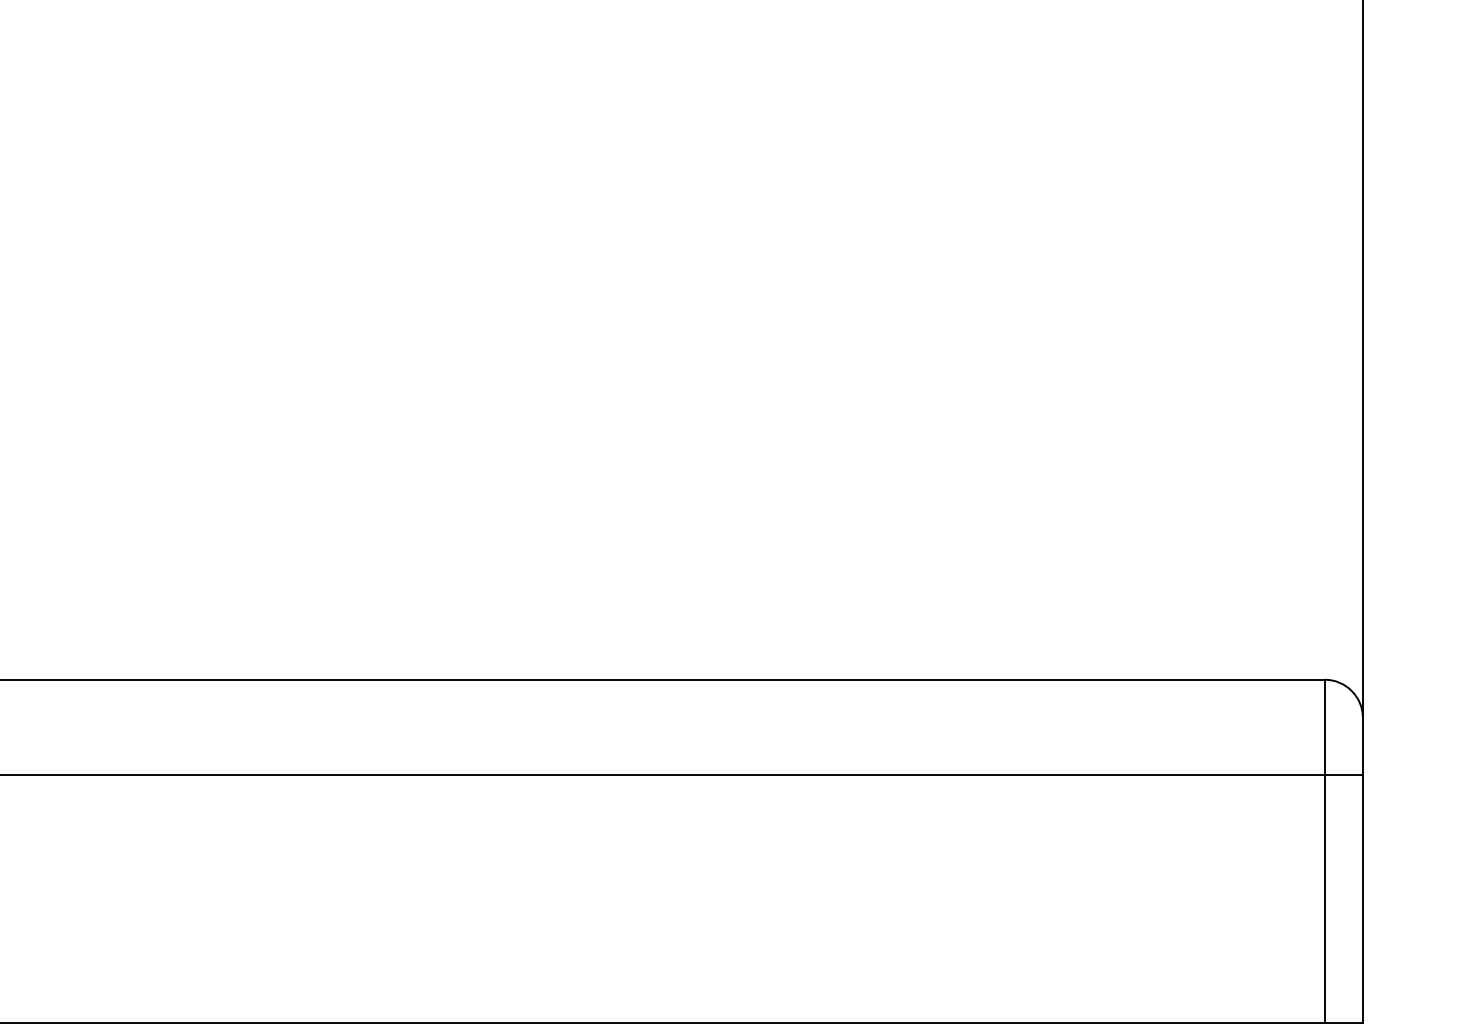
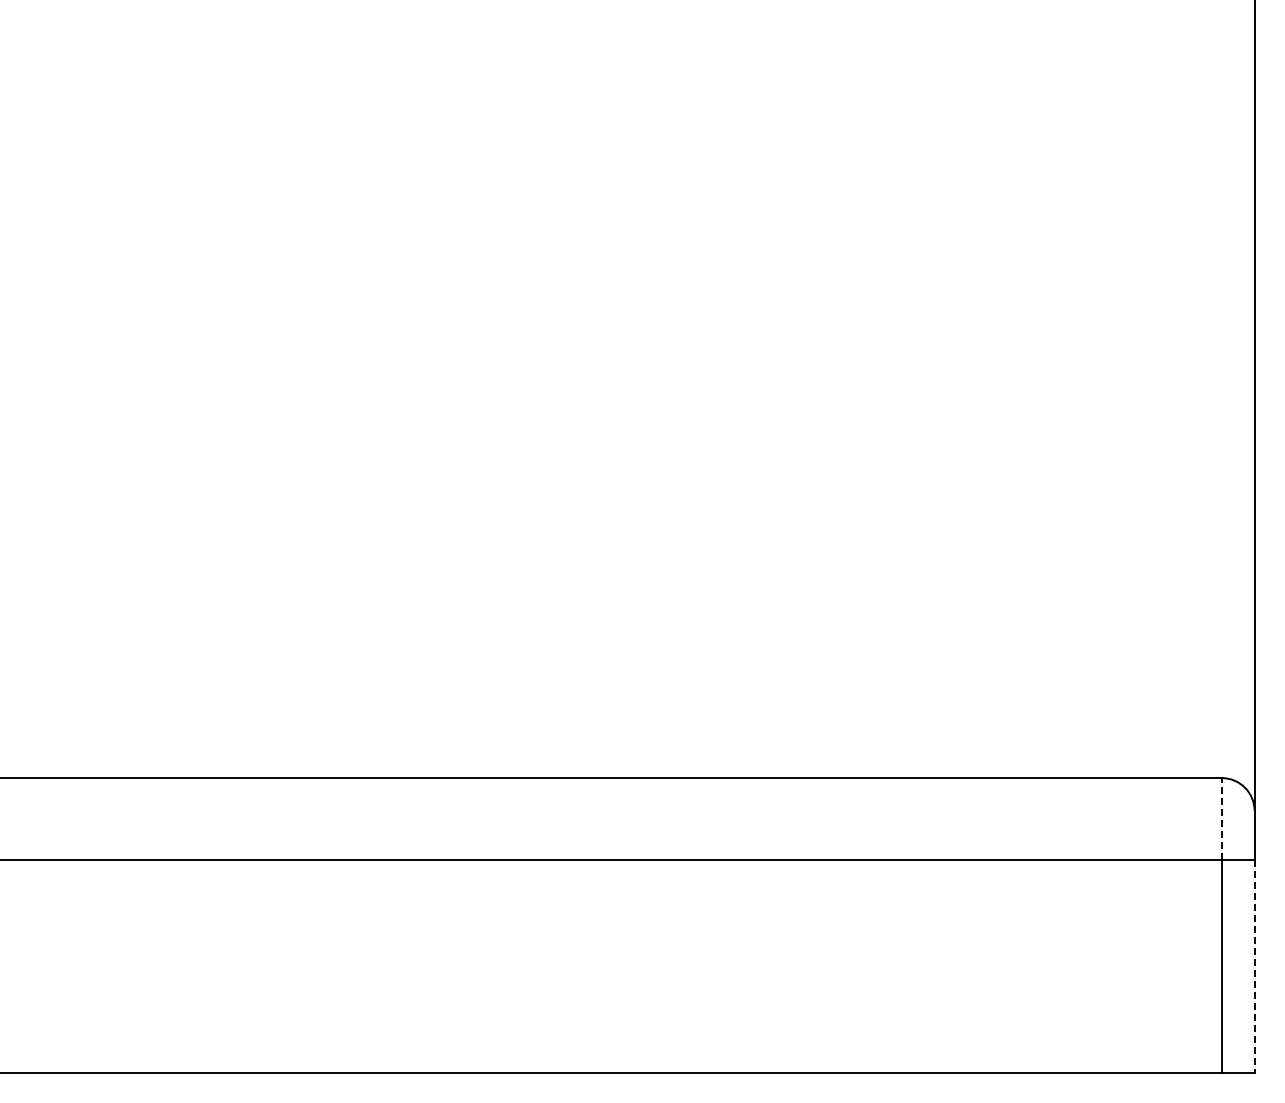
line: (1324, 727) -> (1221, 819), solid -> dashed
line: (1362, 898) -> (1254, 966), solid -> dashed

